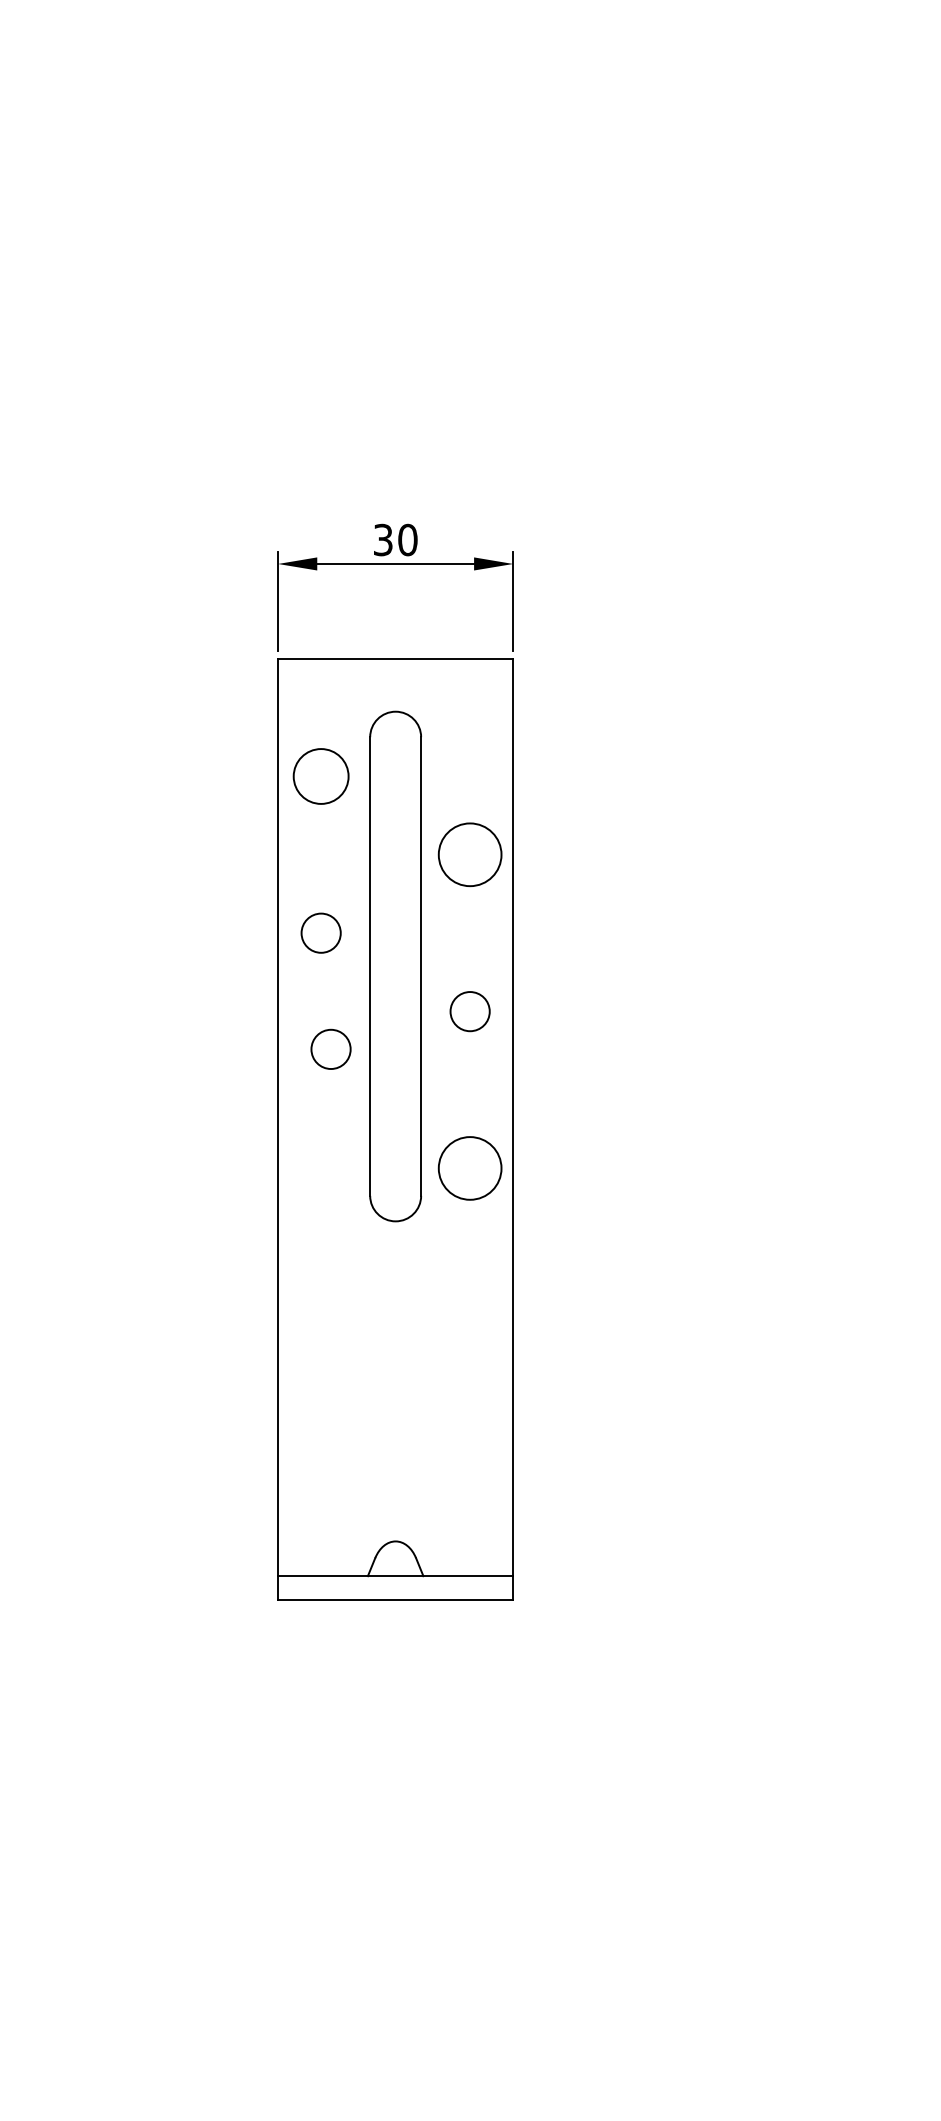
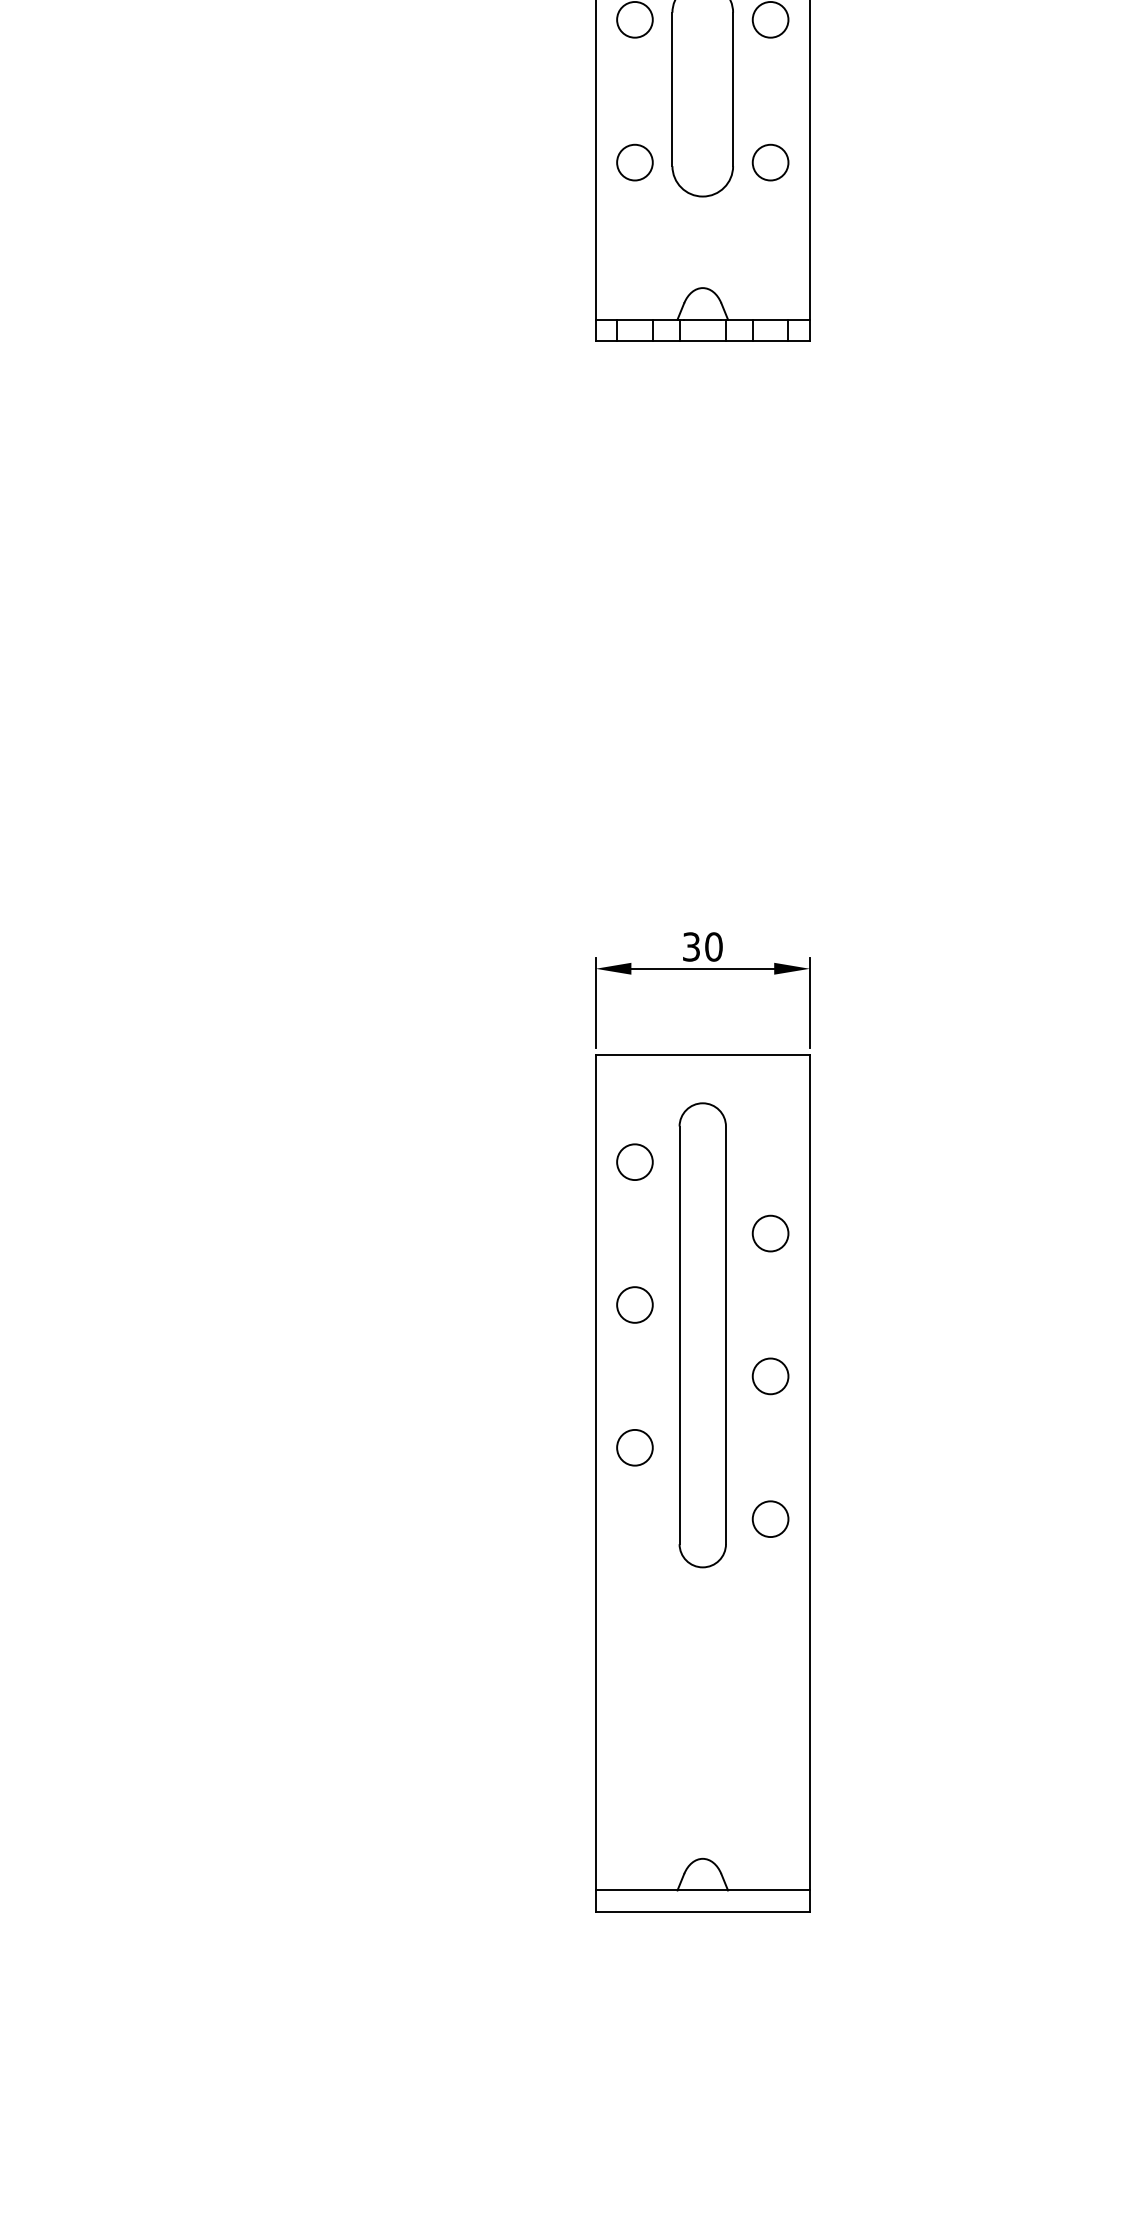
circle: (320, 775) -> (634, 1161), size x0.71
circle: (470, 854) -> (770, 1233), size x0.62
circle: (330, 1049) -> (634, 1447), moved
circle: (470, 1168) -> (770, 1519), size x0.62

